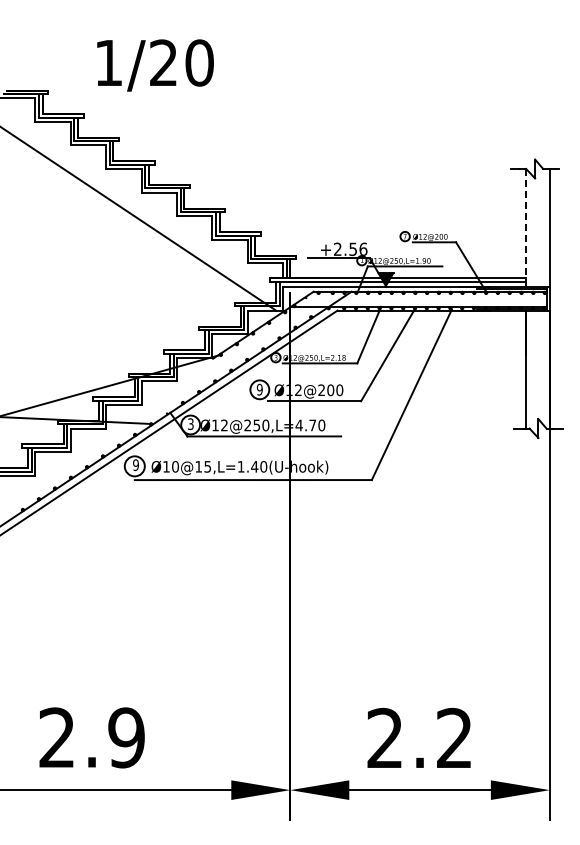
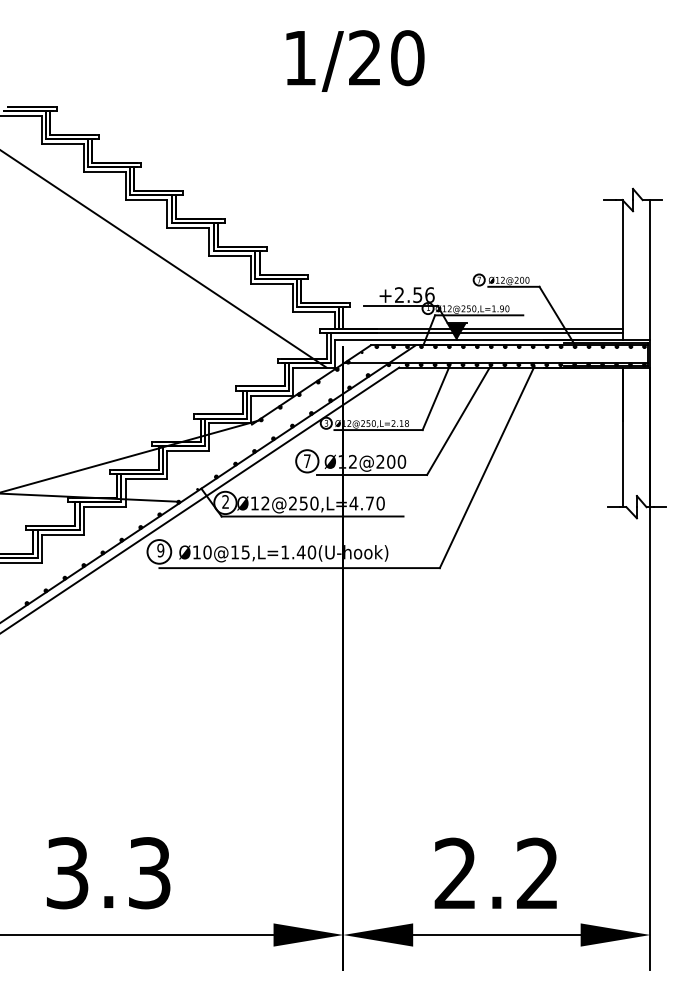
text: (155, 65) -> (355, 61), moved
line: (526, 228) -> (622, 270), dashed -> solid
text: (259, 389) -> (306, 460), 9 -> 7
text: (190, 424) -> (225, 502), 3 -> 2
text: (91, 737) -> (108, 872), 2.9 -> 3.3

